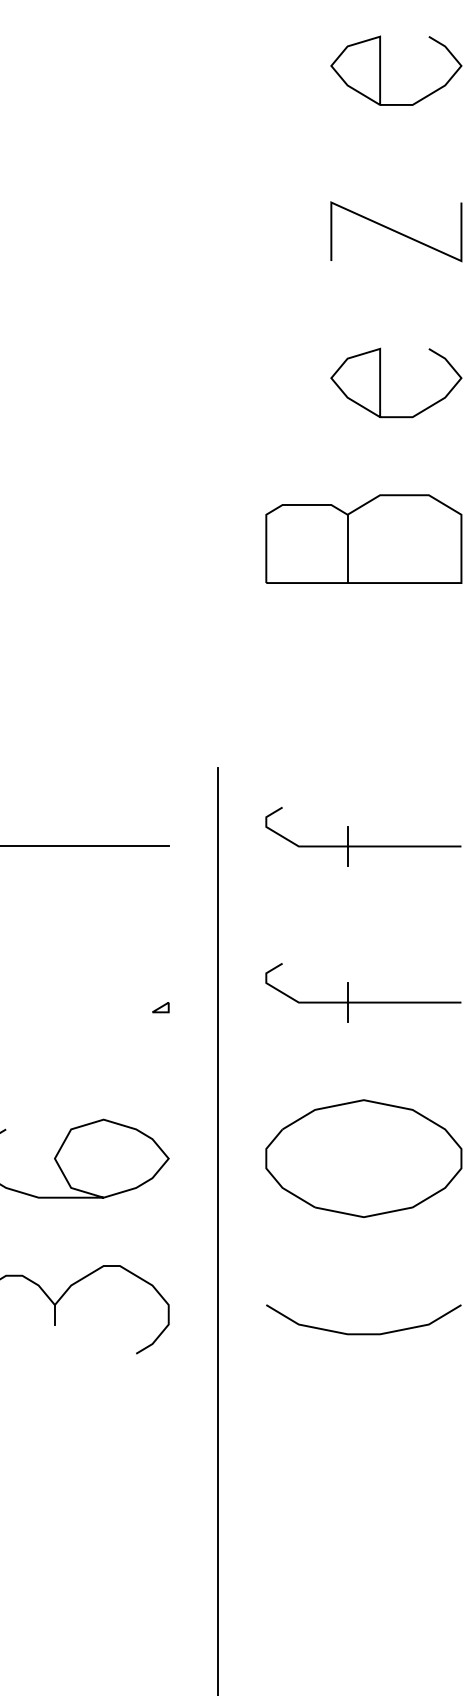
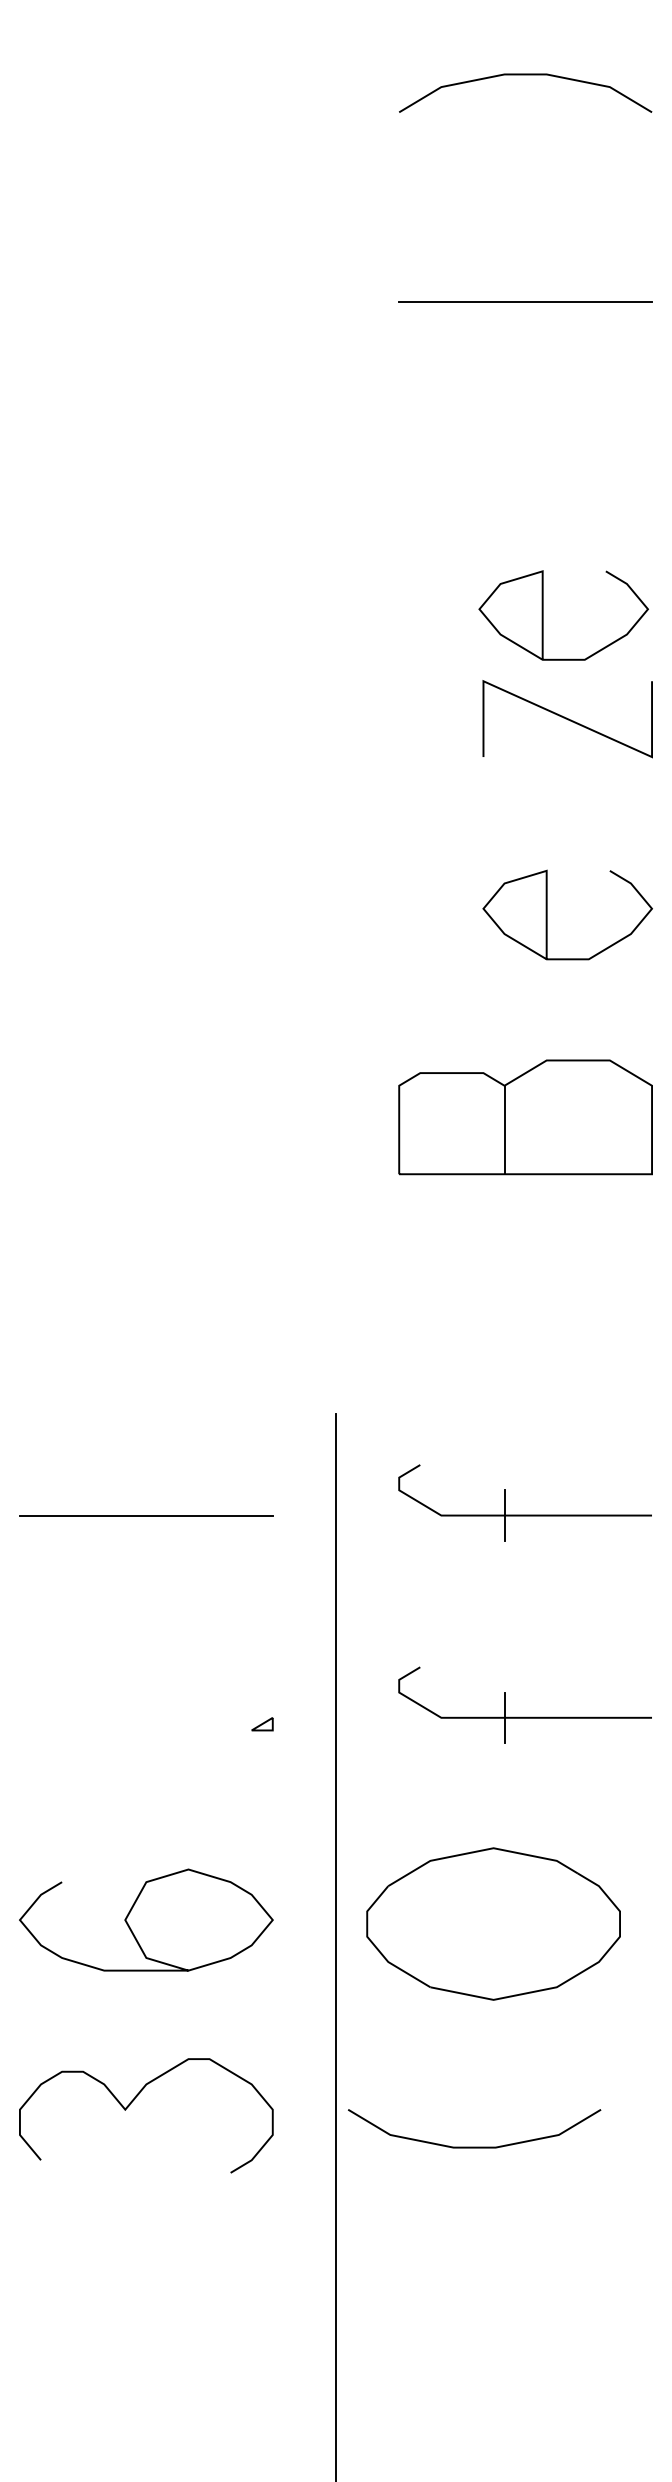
curve: (380, 70) -> (543, 615), moved
part: (363, 1158) -> (493, 1923), moved
line: (55, 1314) -> (125, 2121), removed
curve: (363, 1333) -> (474, 2146), moved

